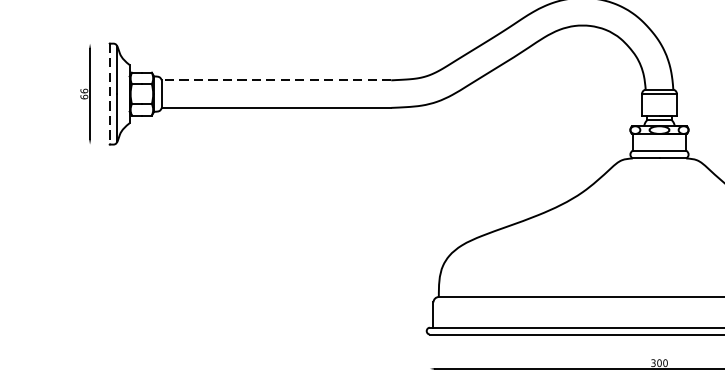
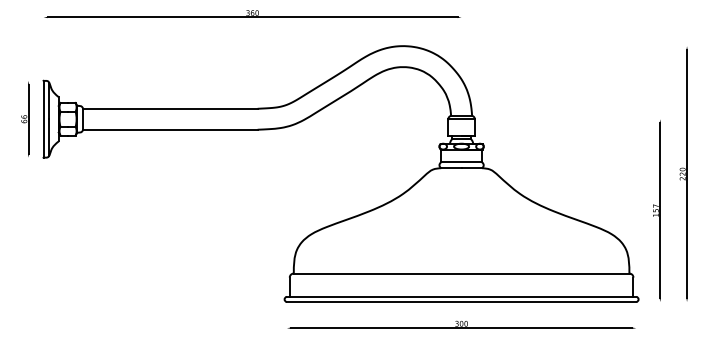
line: (275, 79) -> (169, 108), dashed -> solid
line: (109, 94) -> (43, 119), dashed -> solid

